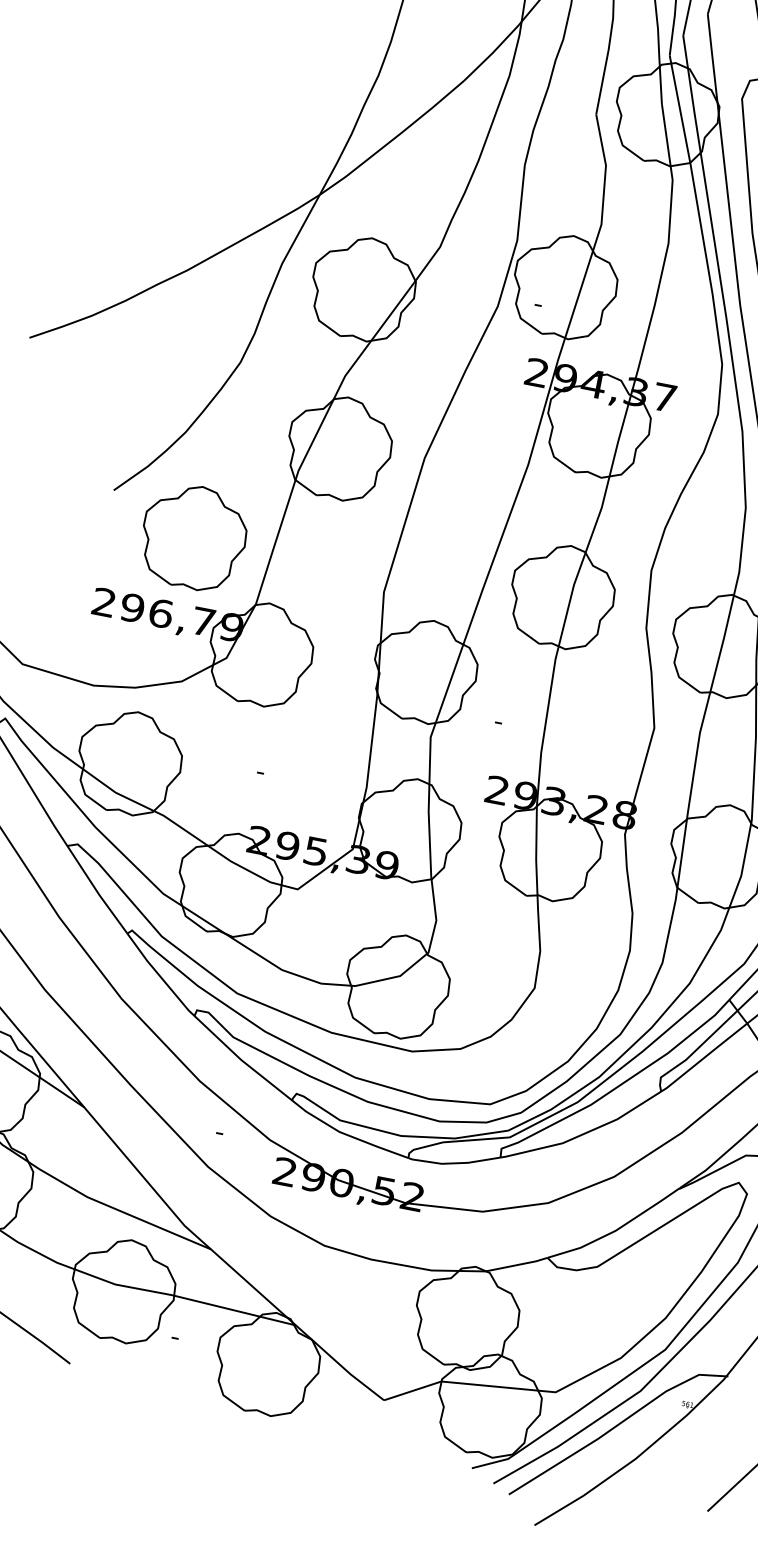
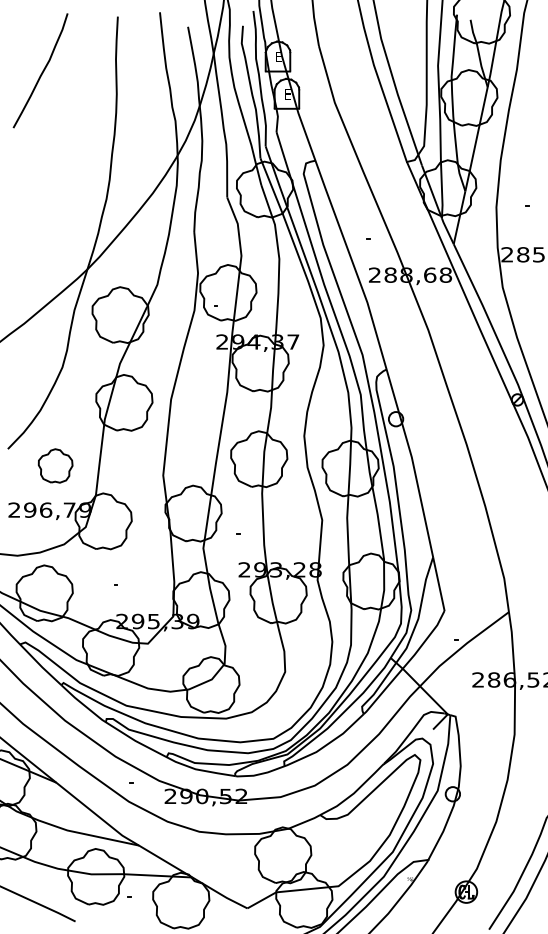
part: (193, 536) -> (55, 465), size x0.6

